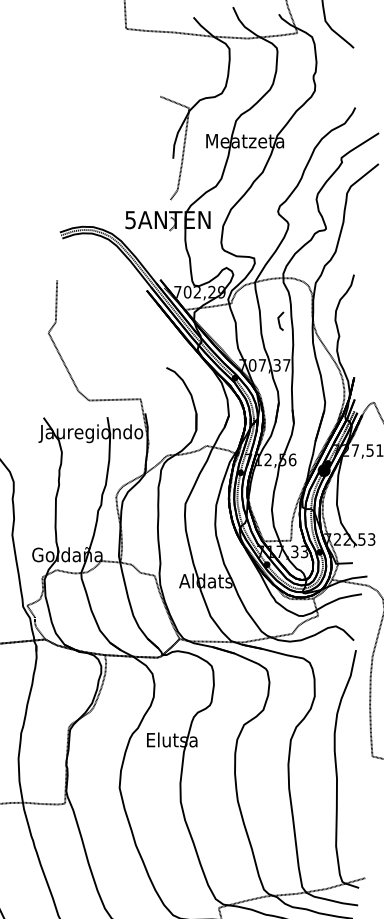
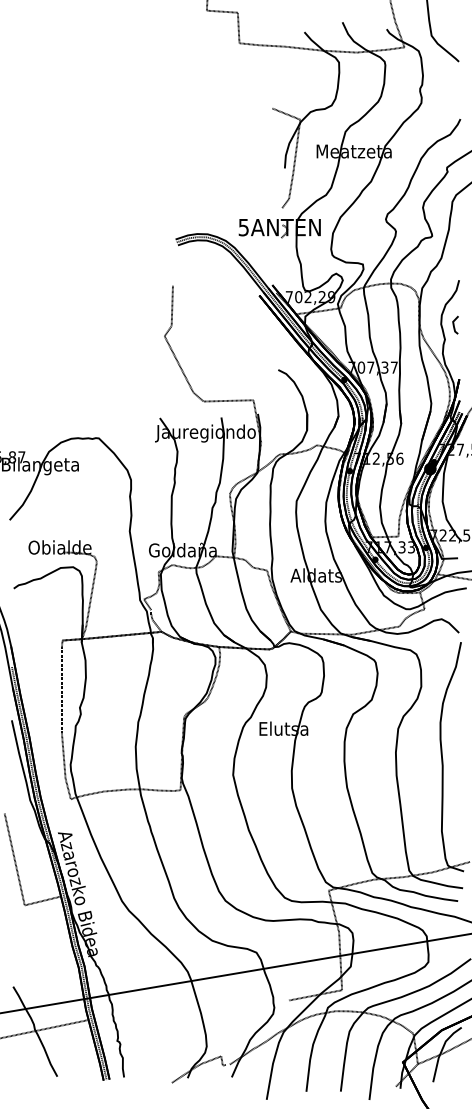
line: (279, 320) -> (454, 324), moved

